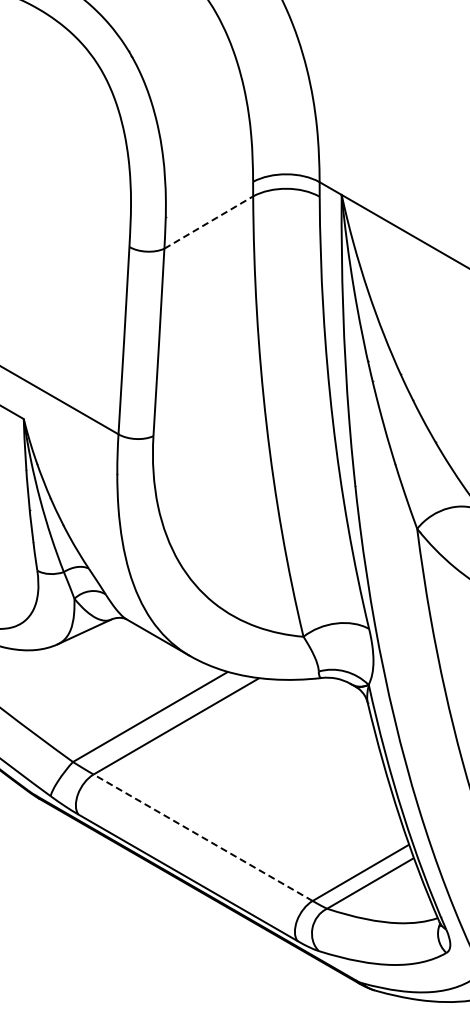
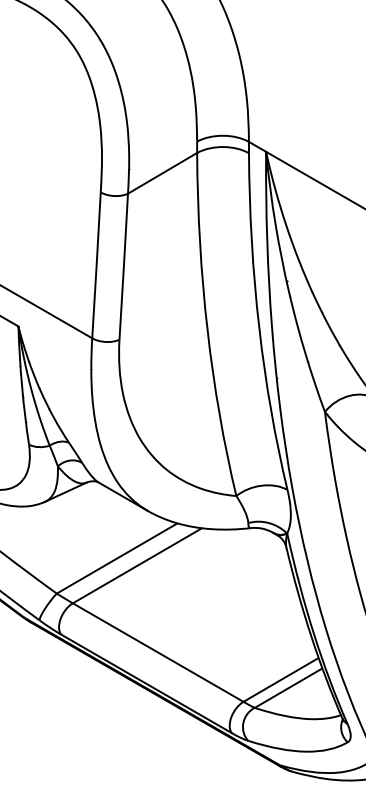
line: (208, 222) -> (162, 173), dashed -> solid
line: (202, 837) -> (157, 652), dashed -> solid

